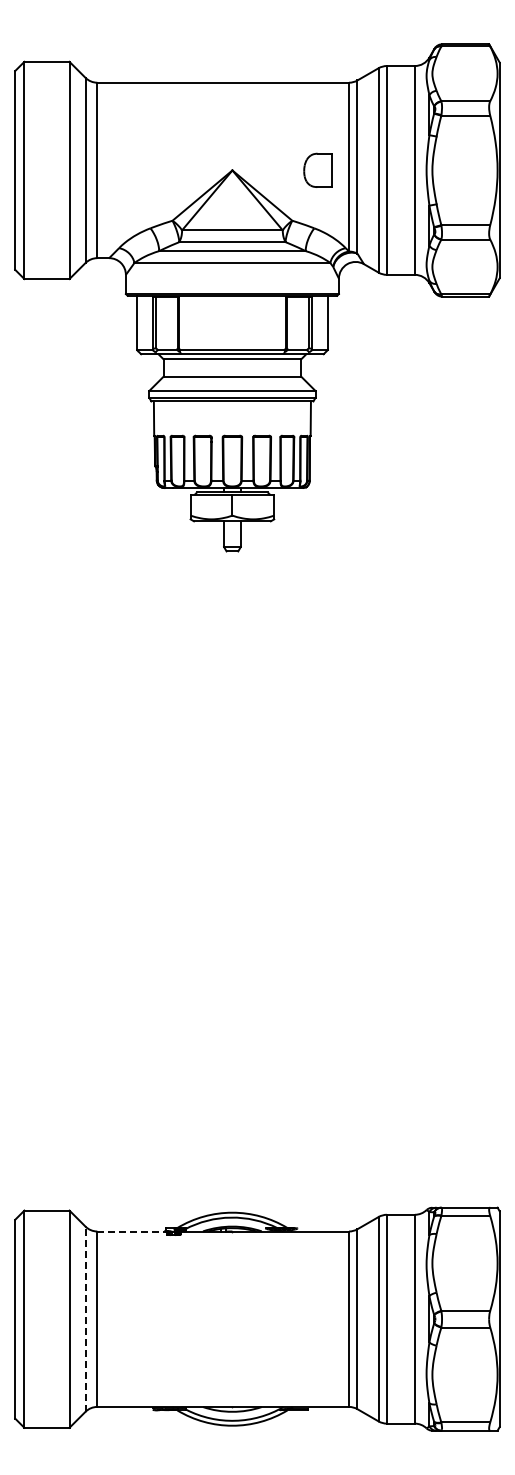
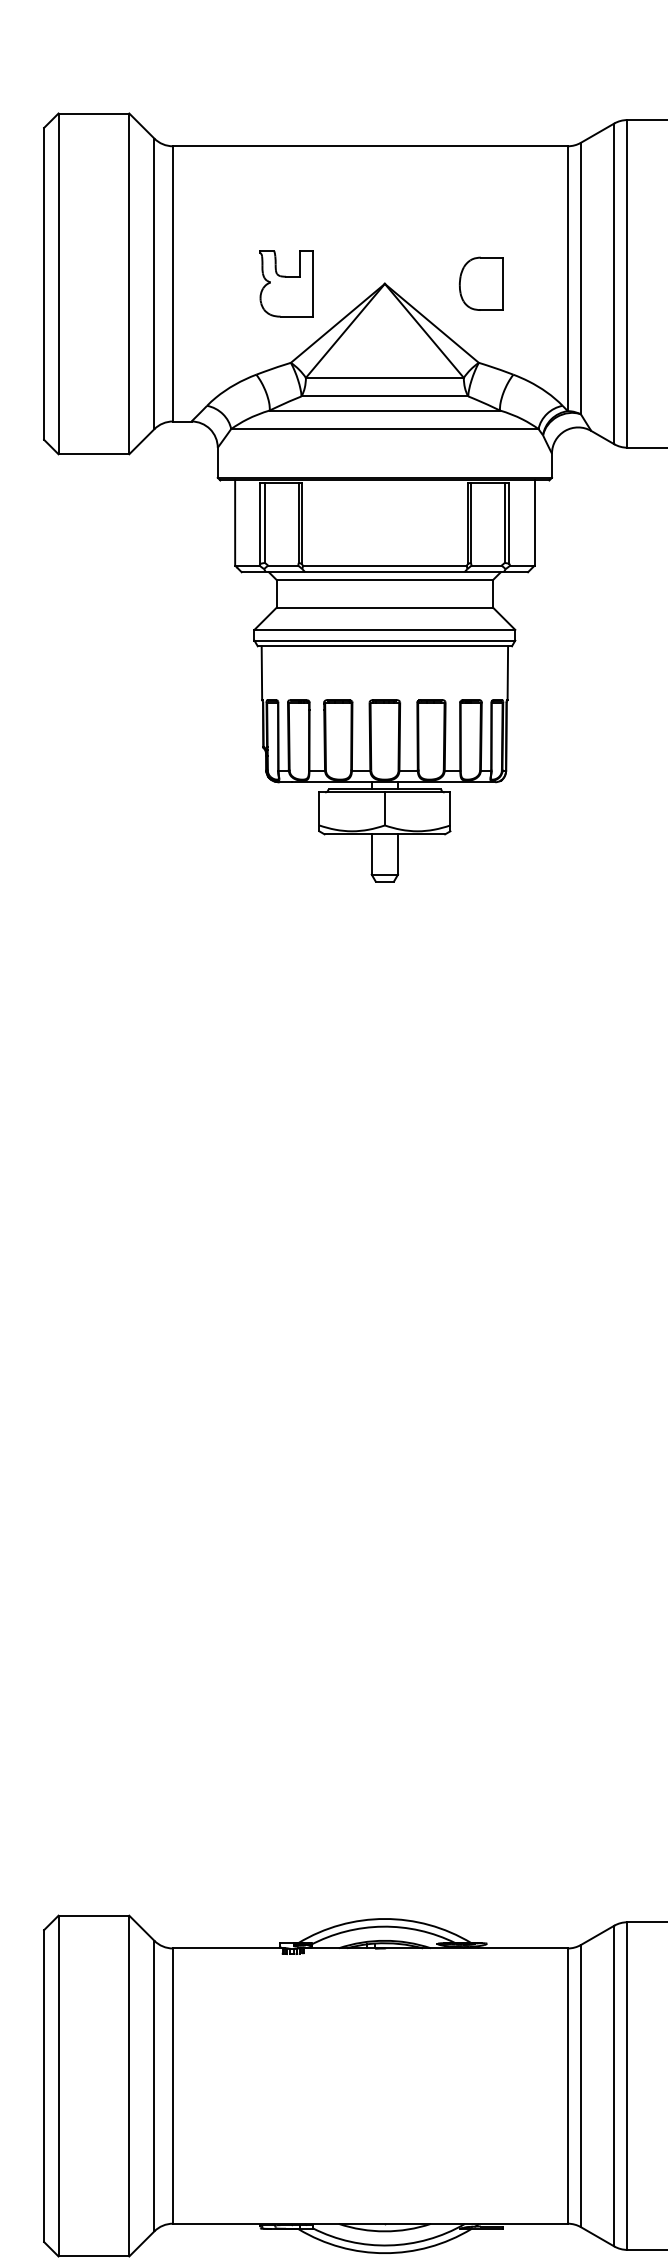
part: (317, 169) -> (480, 282), moved
part: (169, 170) -> (286, 283), added
line: (132, 1231) -> (228, 1948), dashed -> solid
line: (85, 1319) -> (154, 2086), dashed -> solid

